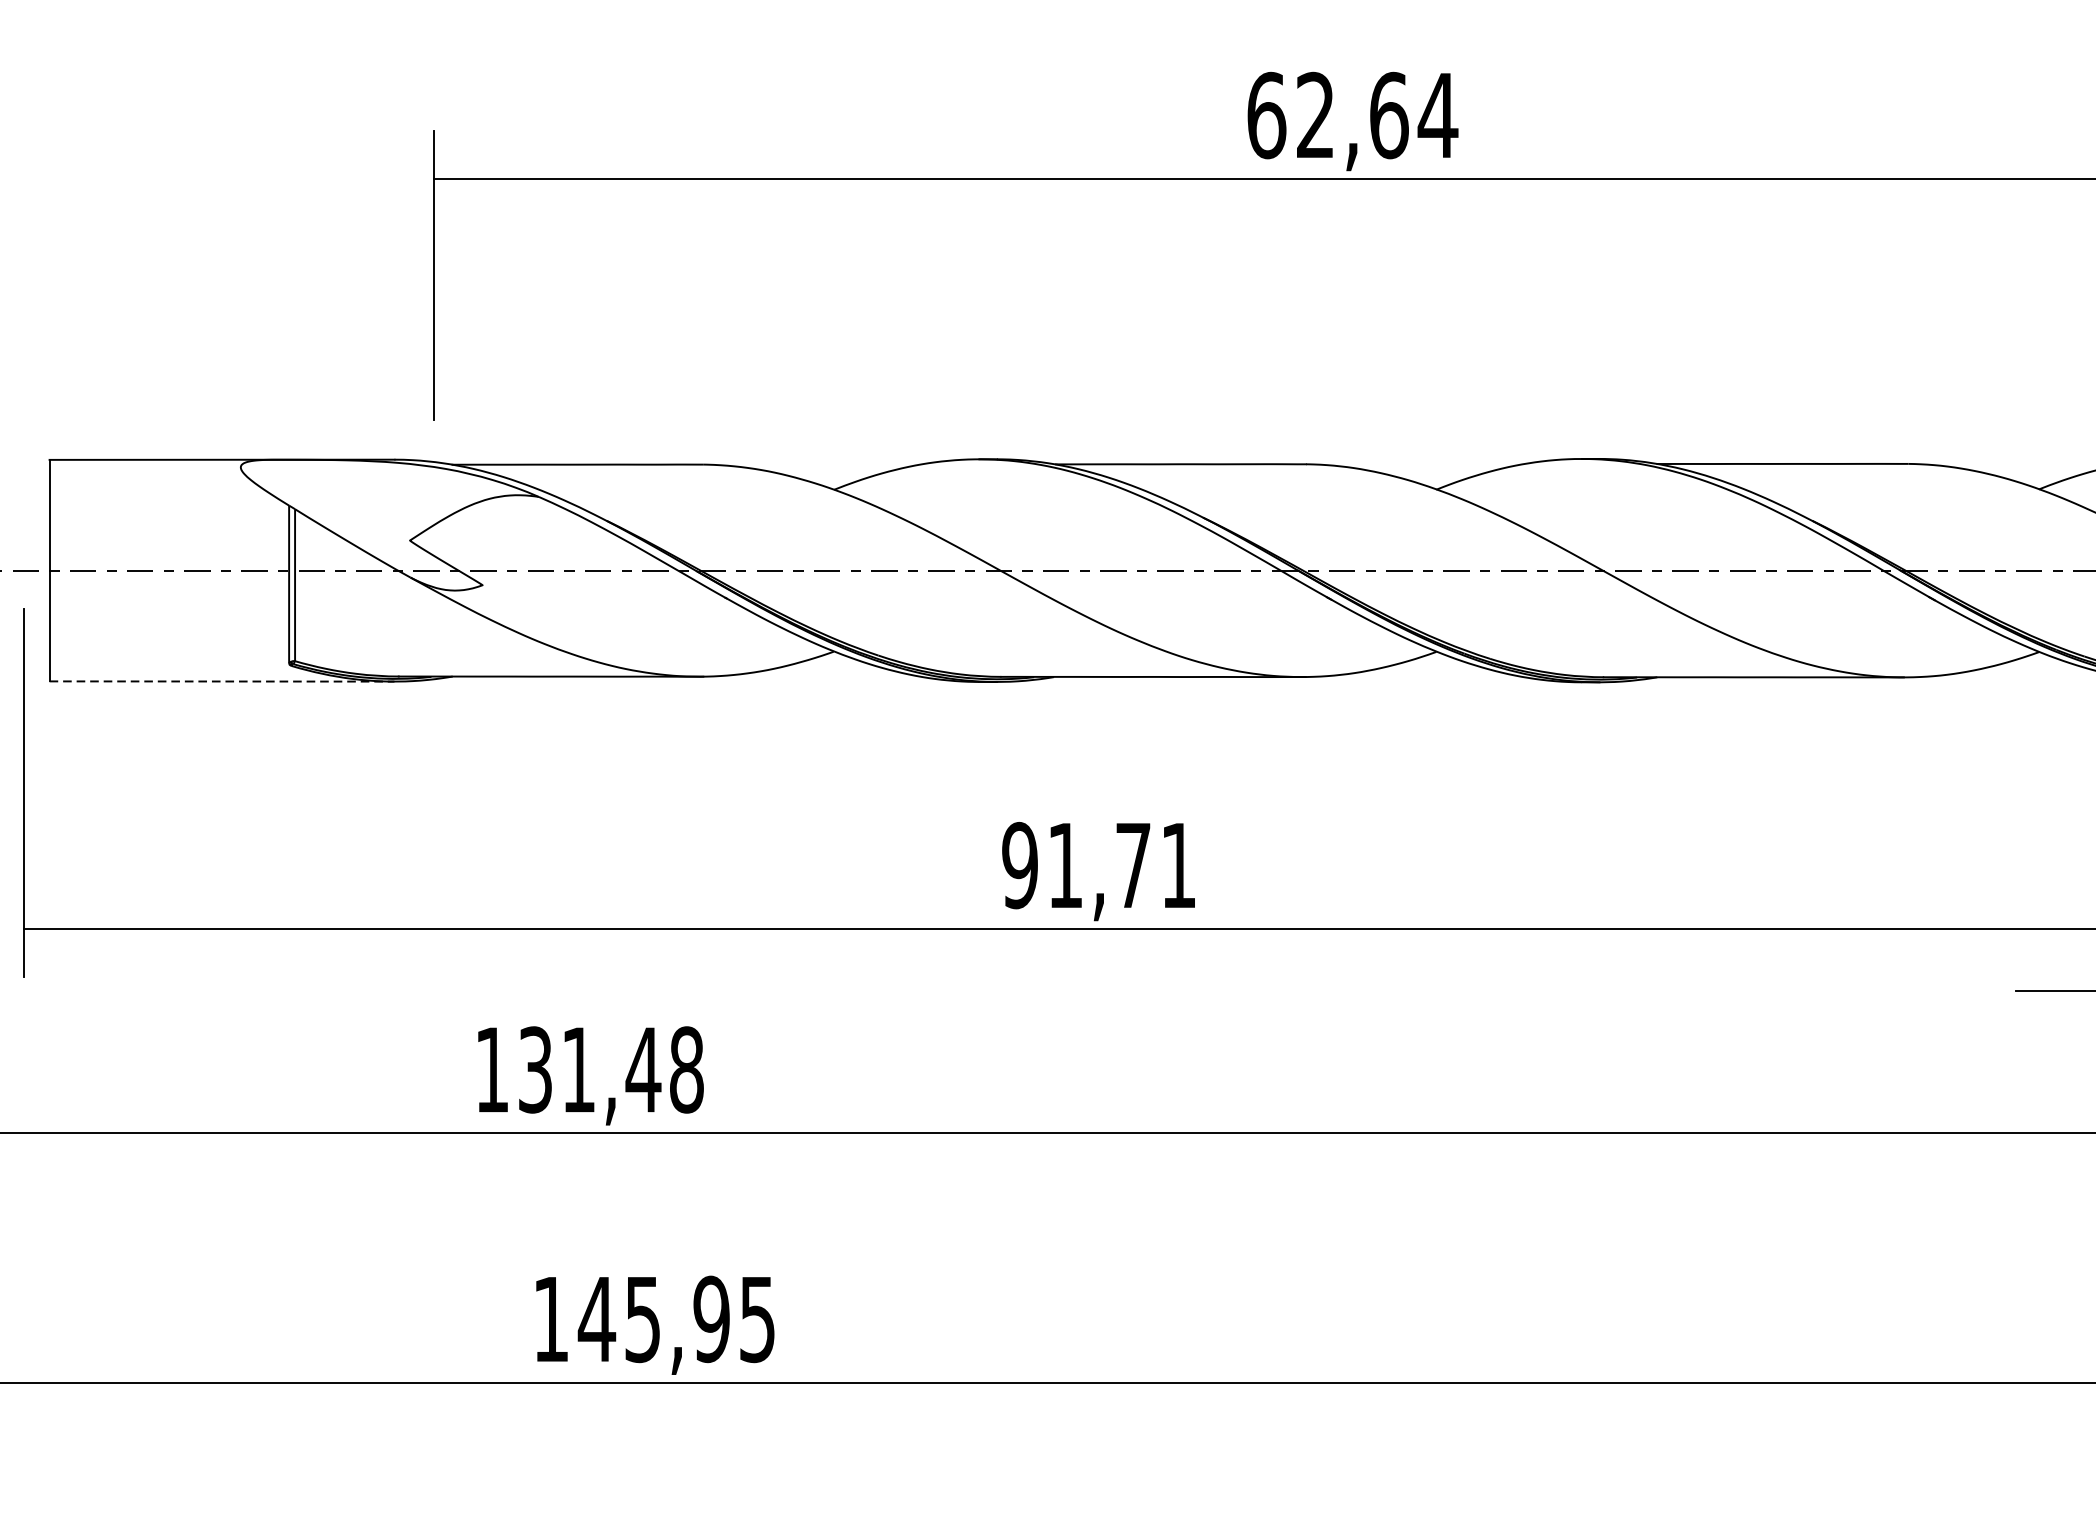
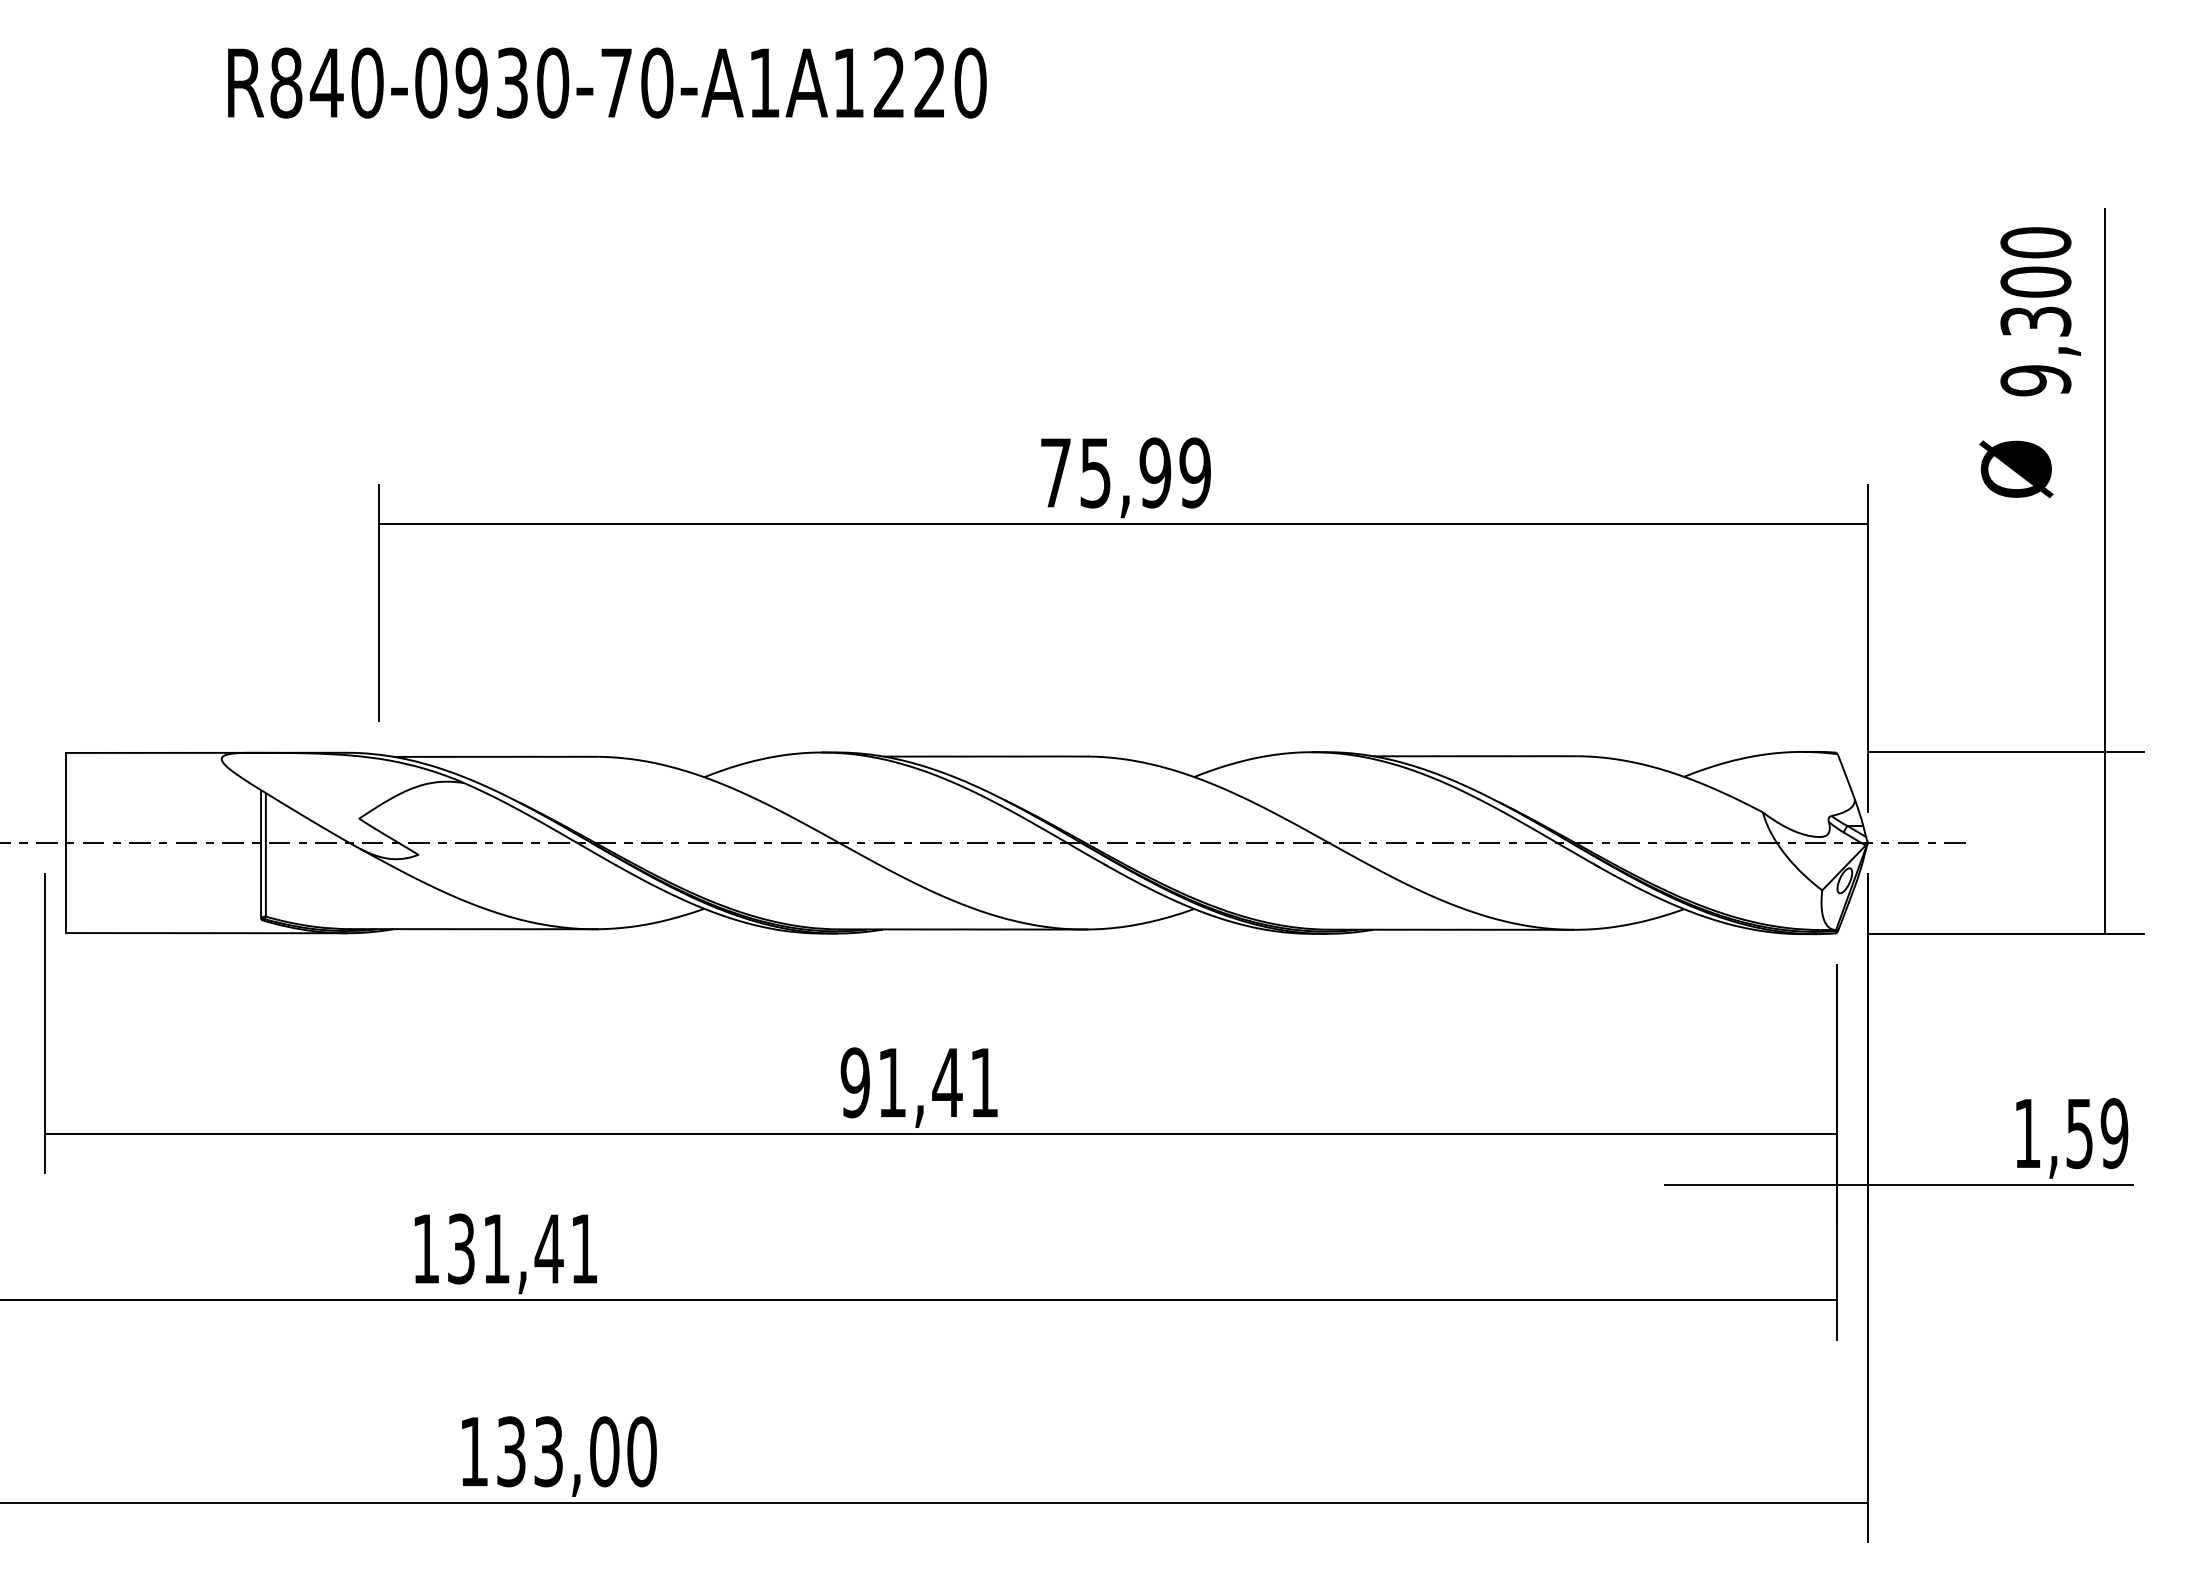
text: (1352, 114) -> (1125, 472), 62,64 -> 75,99
line: (223, 681) -> (207, 933), dashed -> solid
text: (1133, 865) -> (947, 1082), 91,71 -> 91,41
text: (686, 1069) -> (584, 1248), 131,48 -> 131,41
text: (675, 1319) -> (575, 1451), 145,95 -> 133,00

